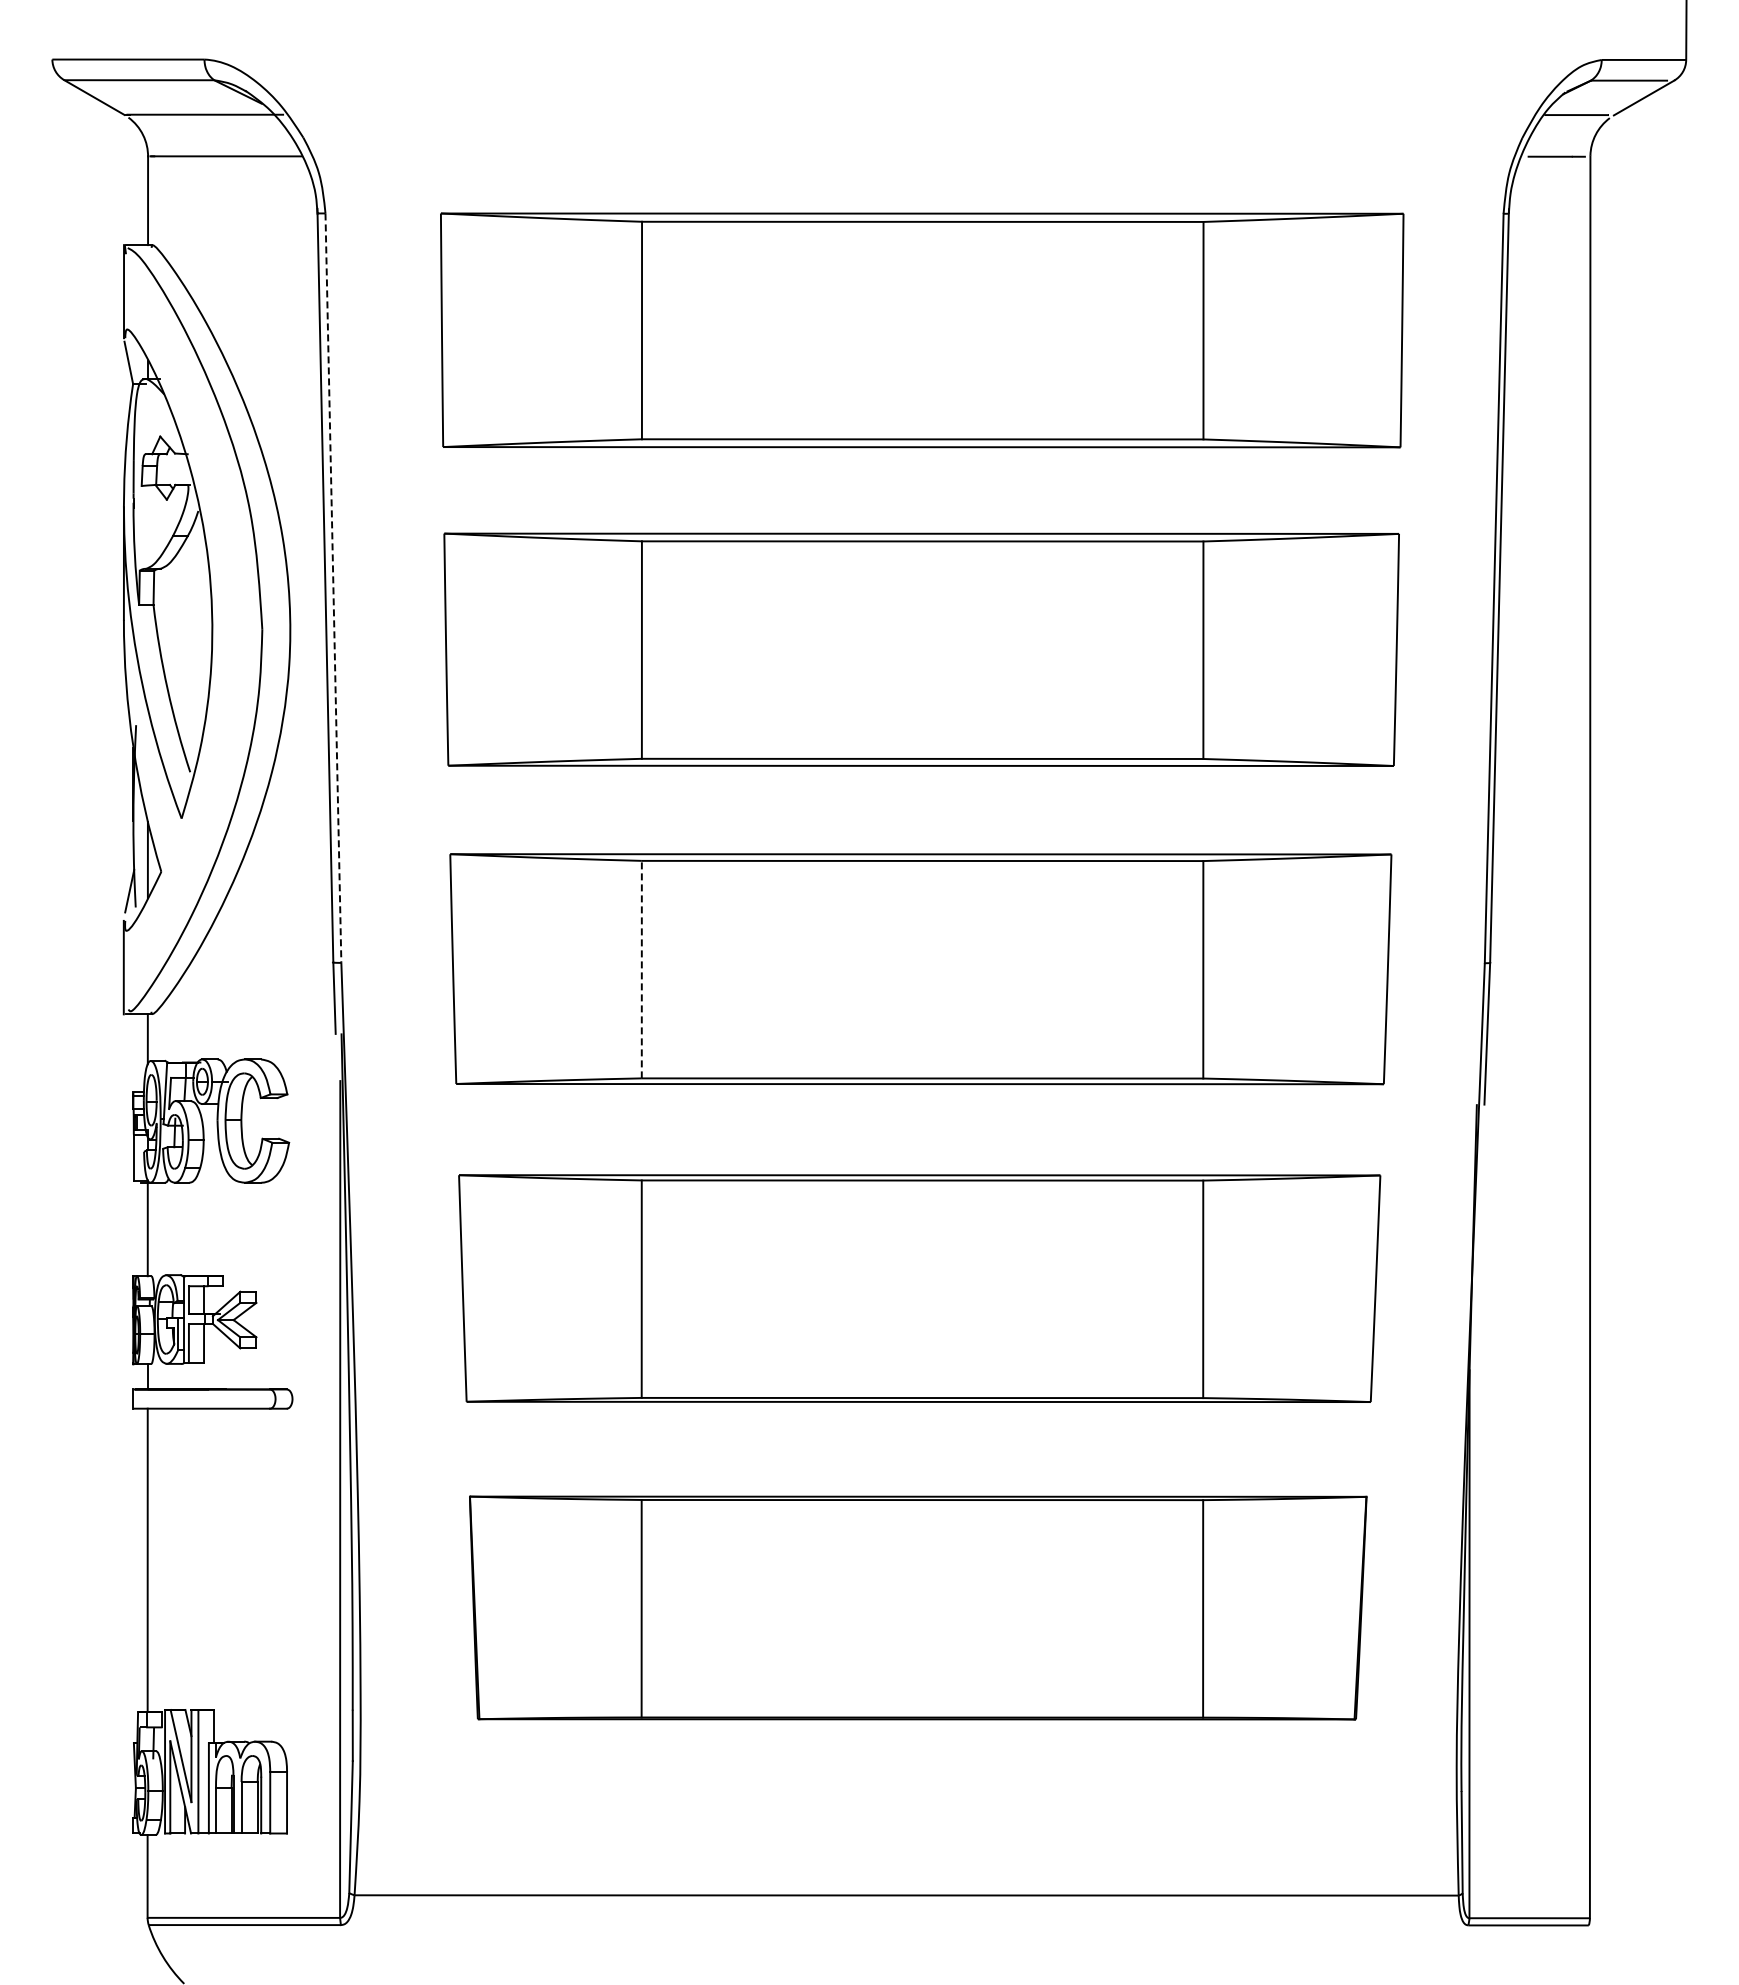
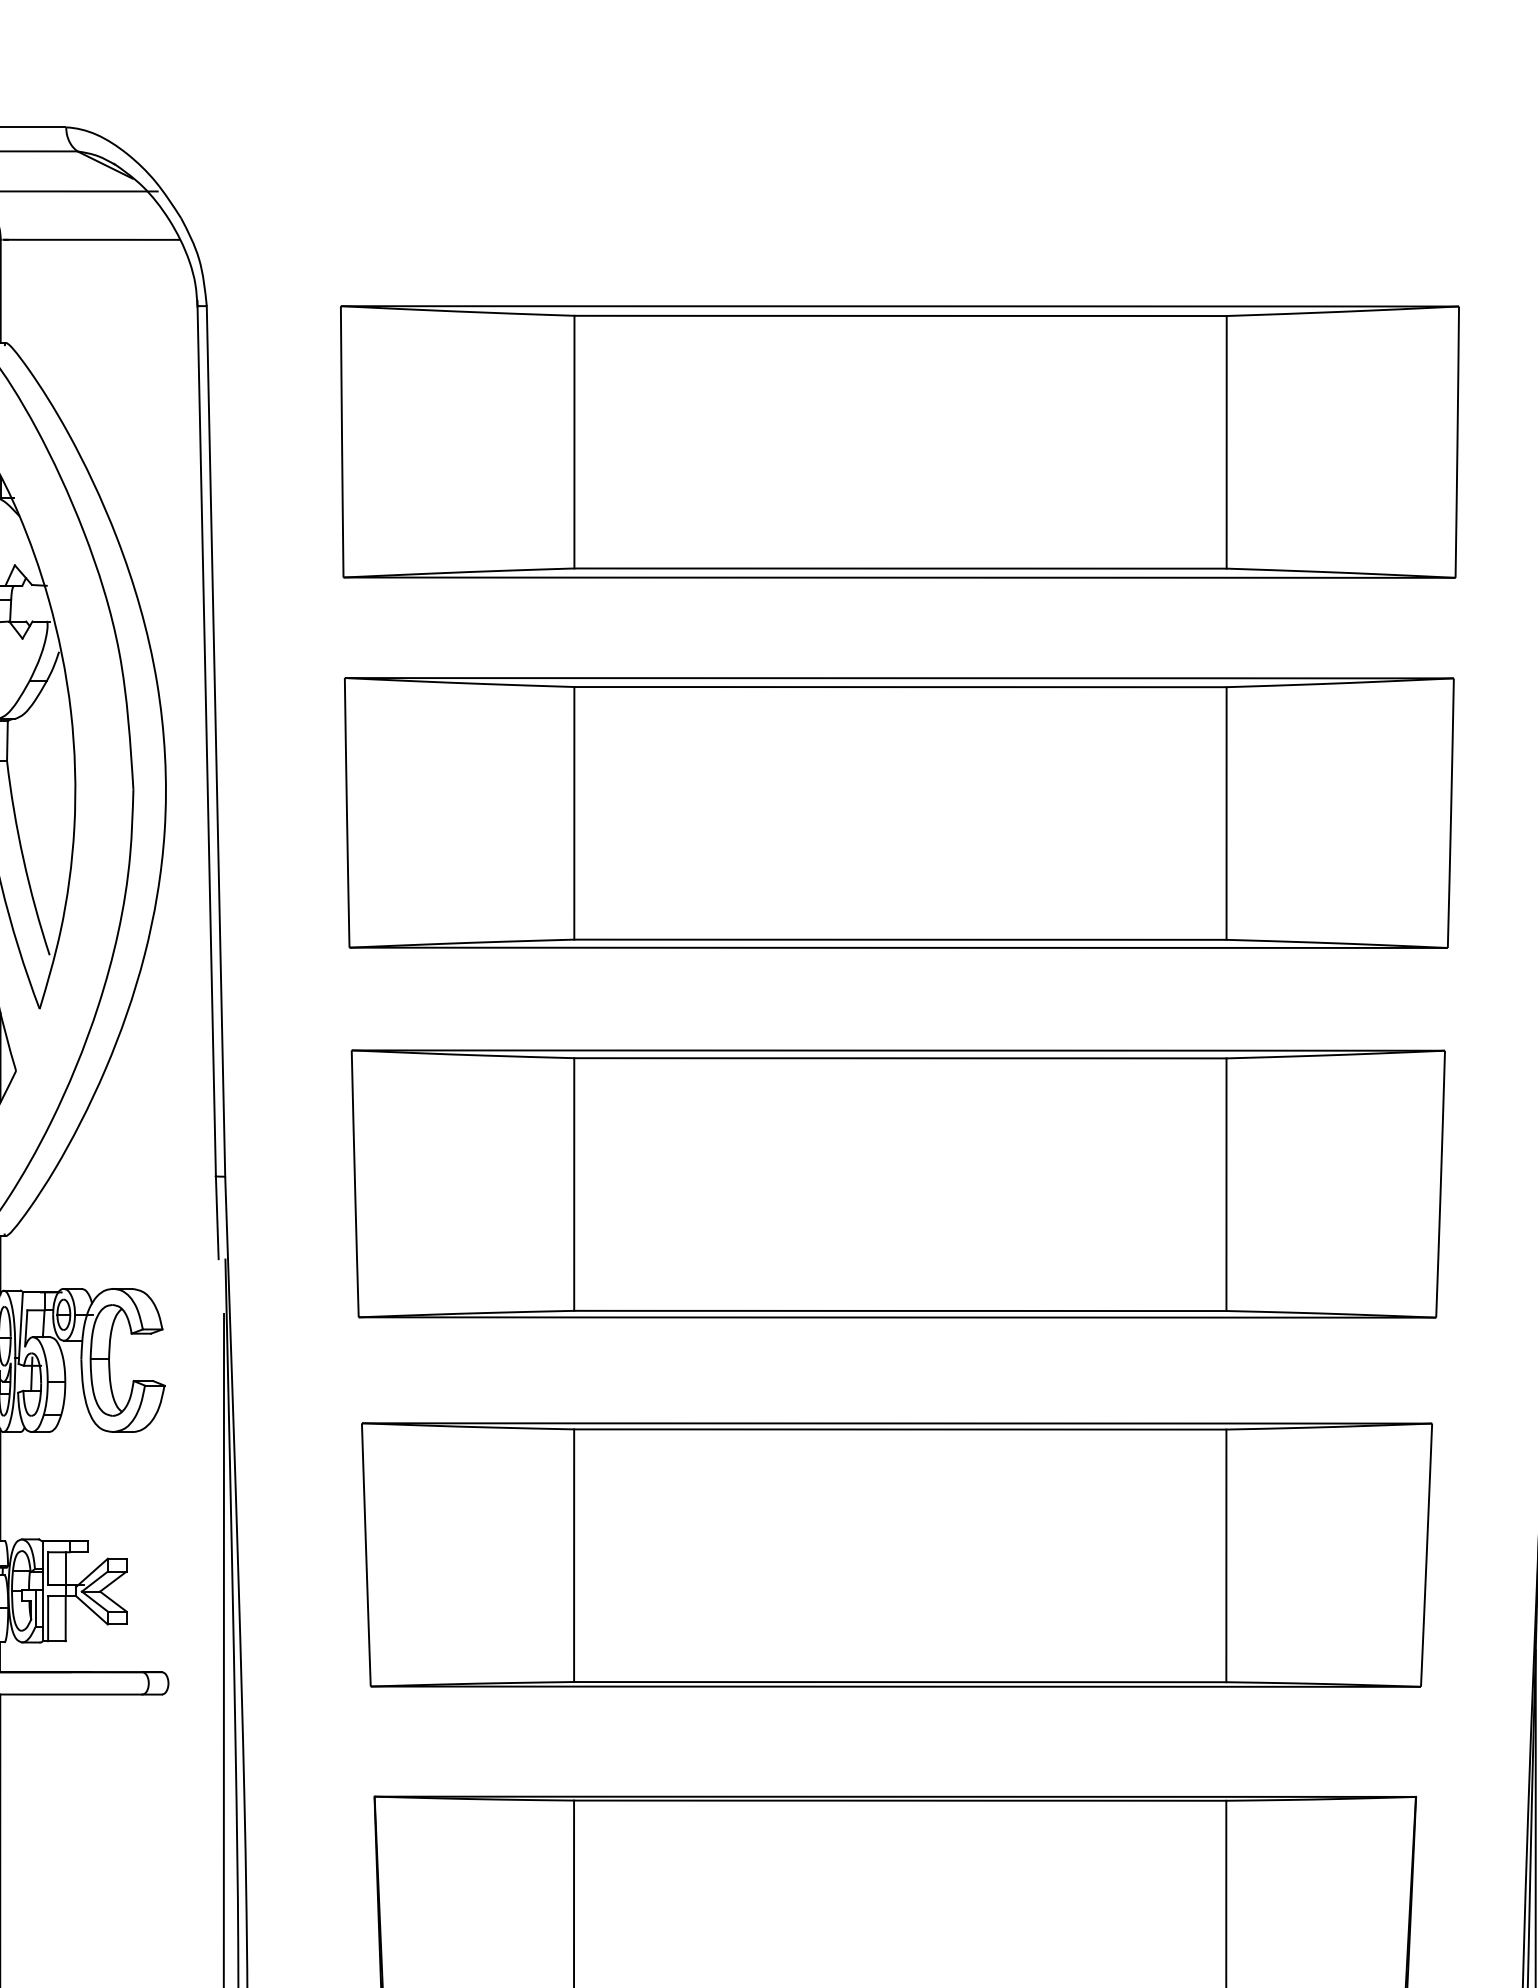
line: (333, 588) -> (216, 741), dashed -> solid
line: (641, 969) -> (573, 1184), dashed -> solid

